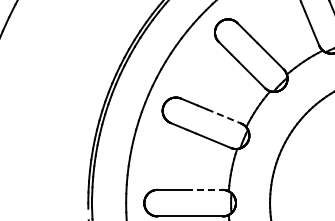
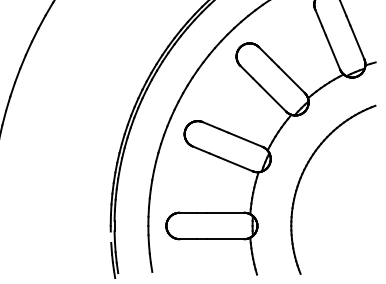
line: (224, 117) -> (246, 140), dashed -> solid
line: (204, 189) -> (226, 212), dashed -> solid

